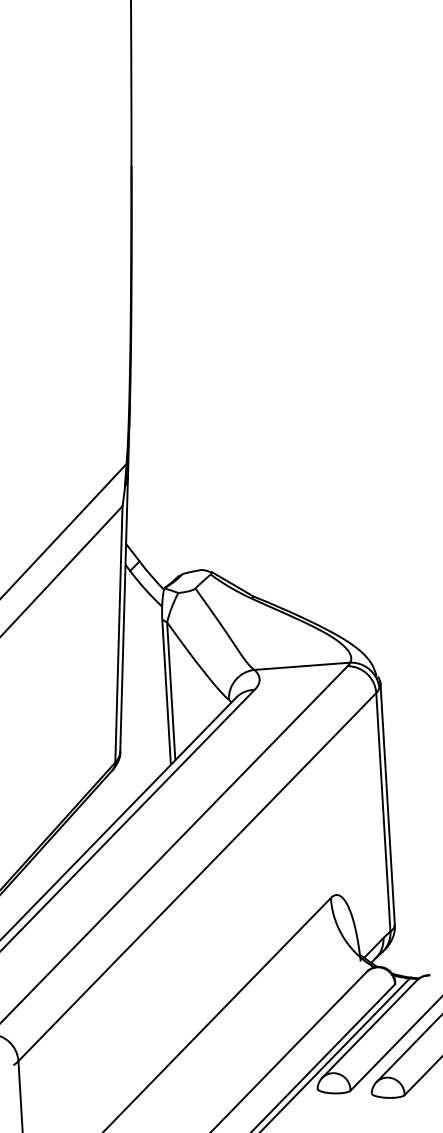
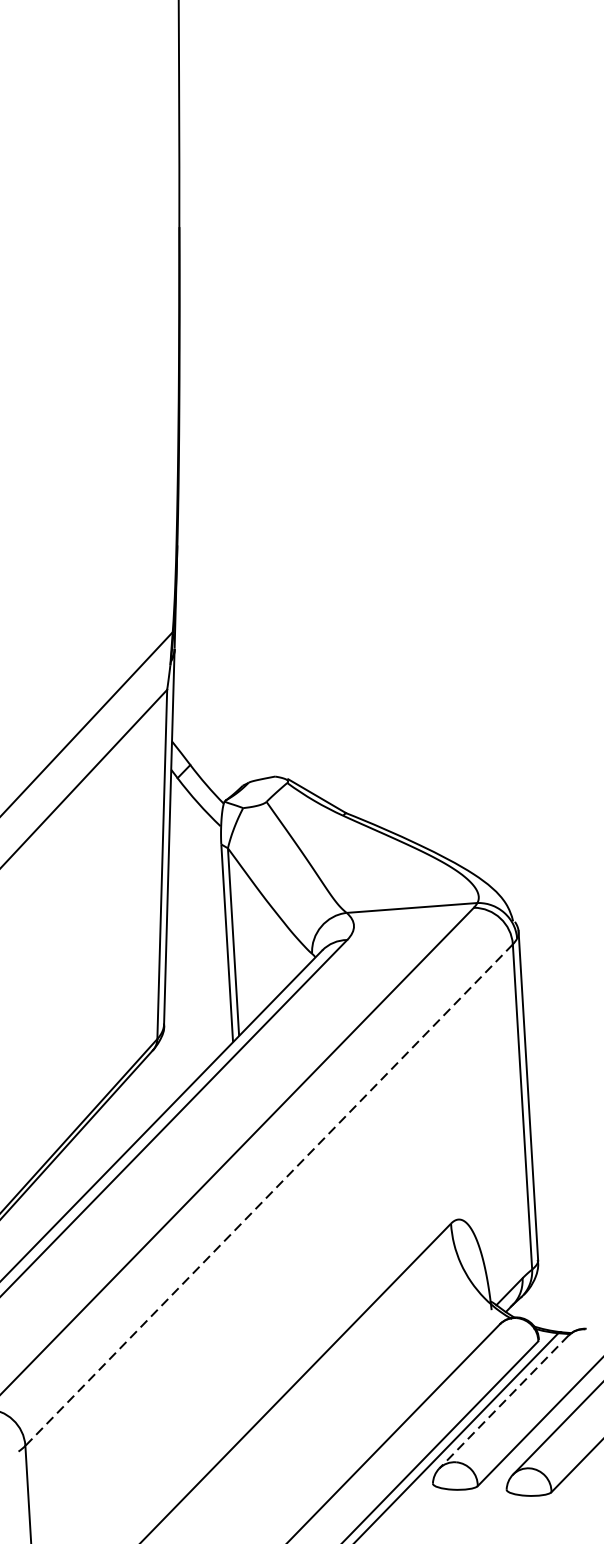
line: (197, 877) -> (269, 1195), solid -> dashed
line: (369, 1029) -> (503, 1402), solid -> dashed

